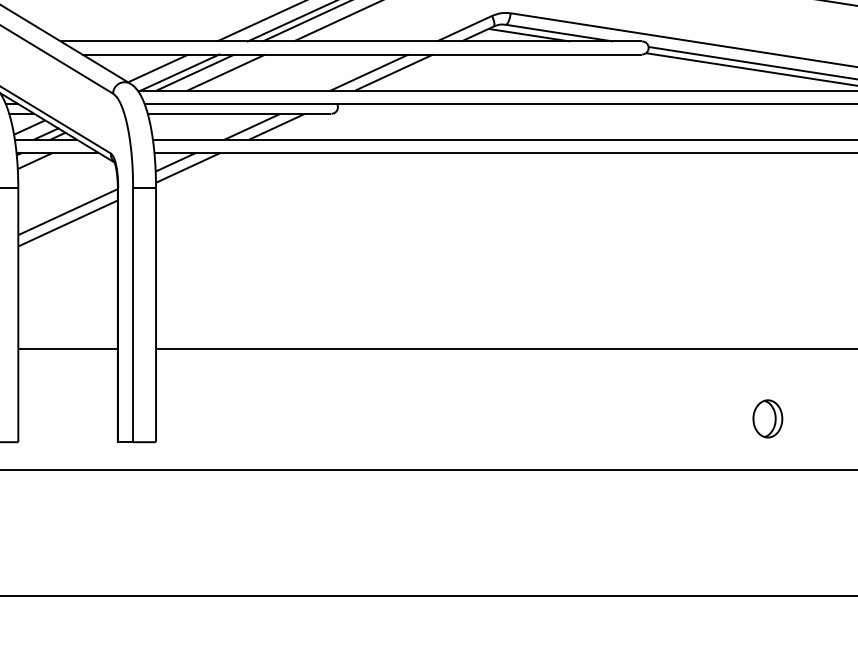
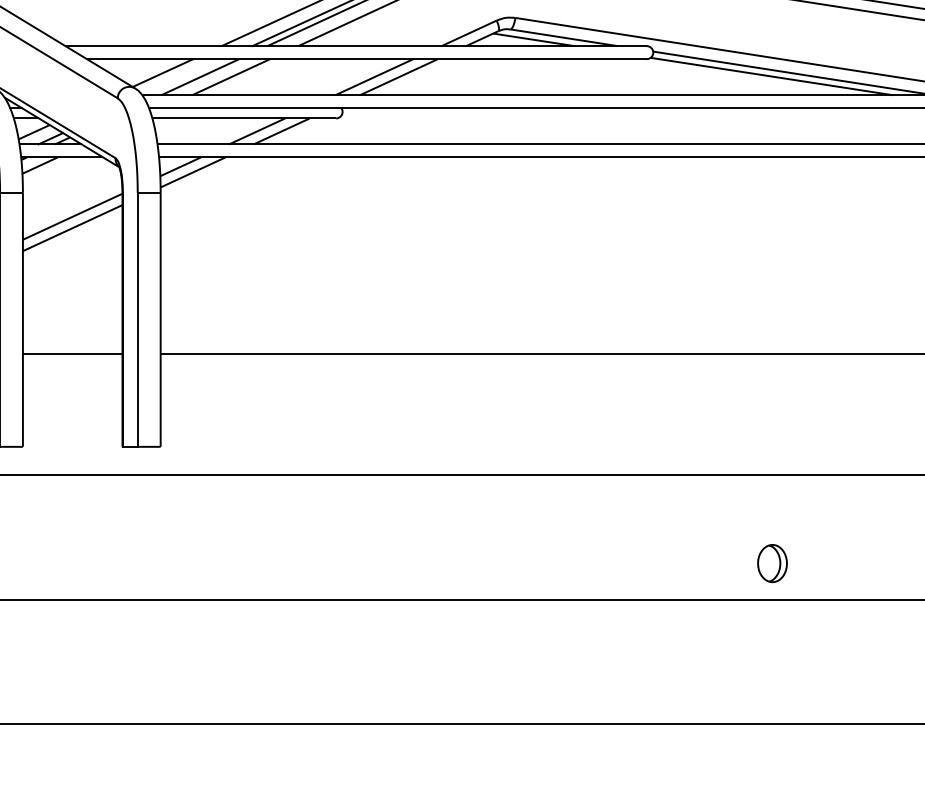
line: (179, 72) -> (184, 77), removed
part: (767, 418) -> (772, 563), moved

